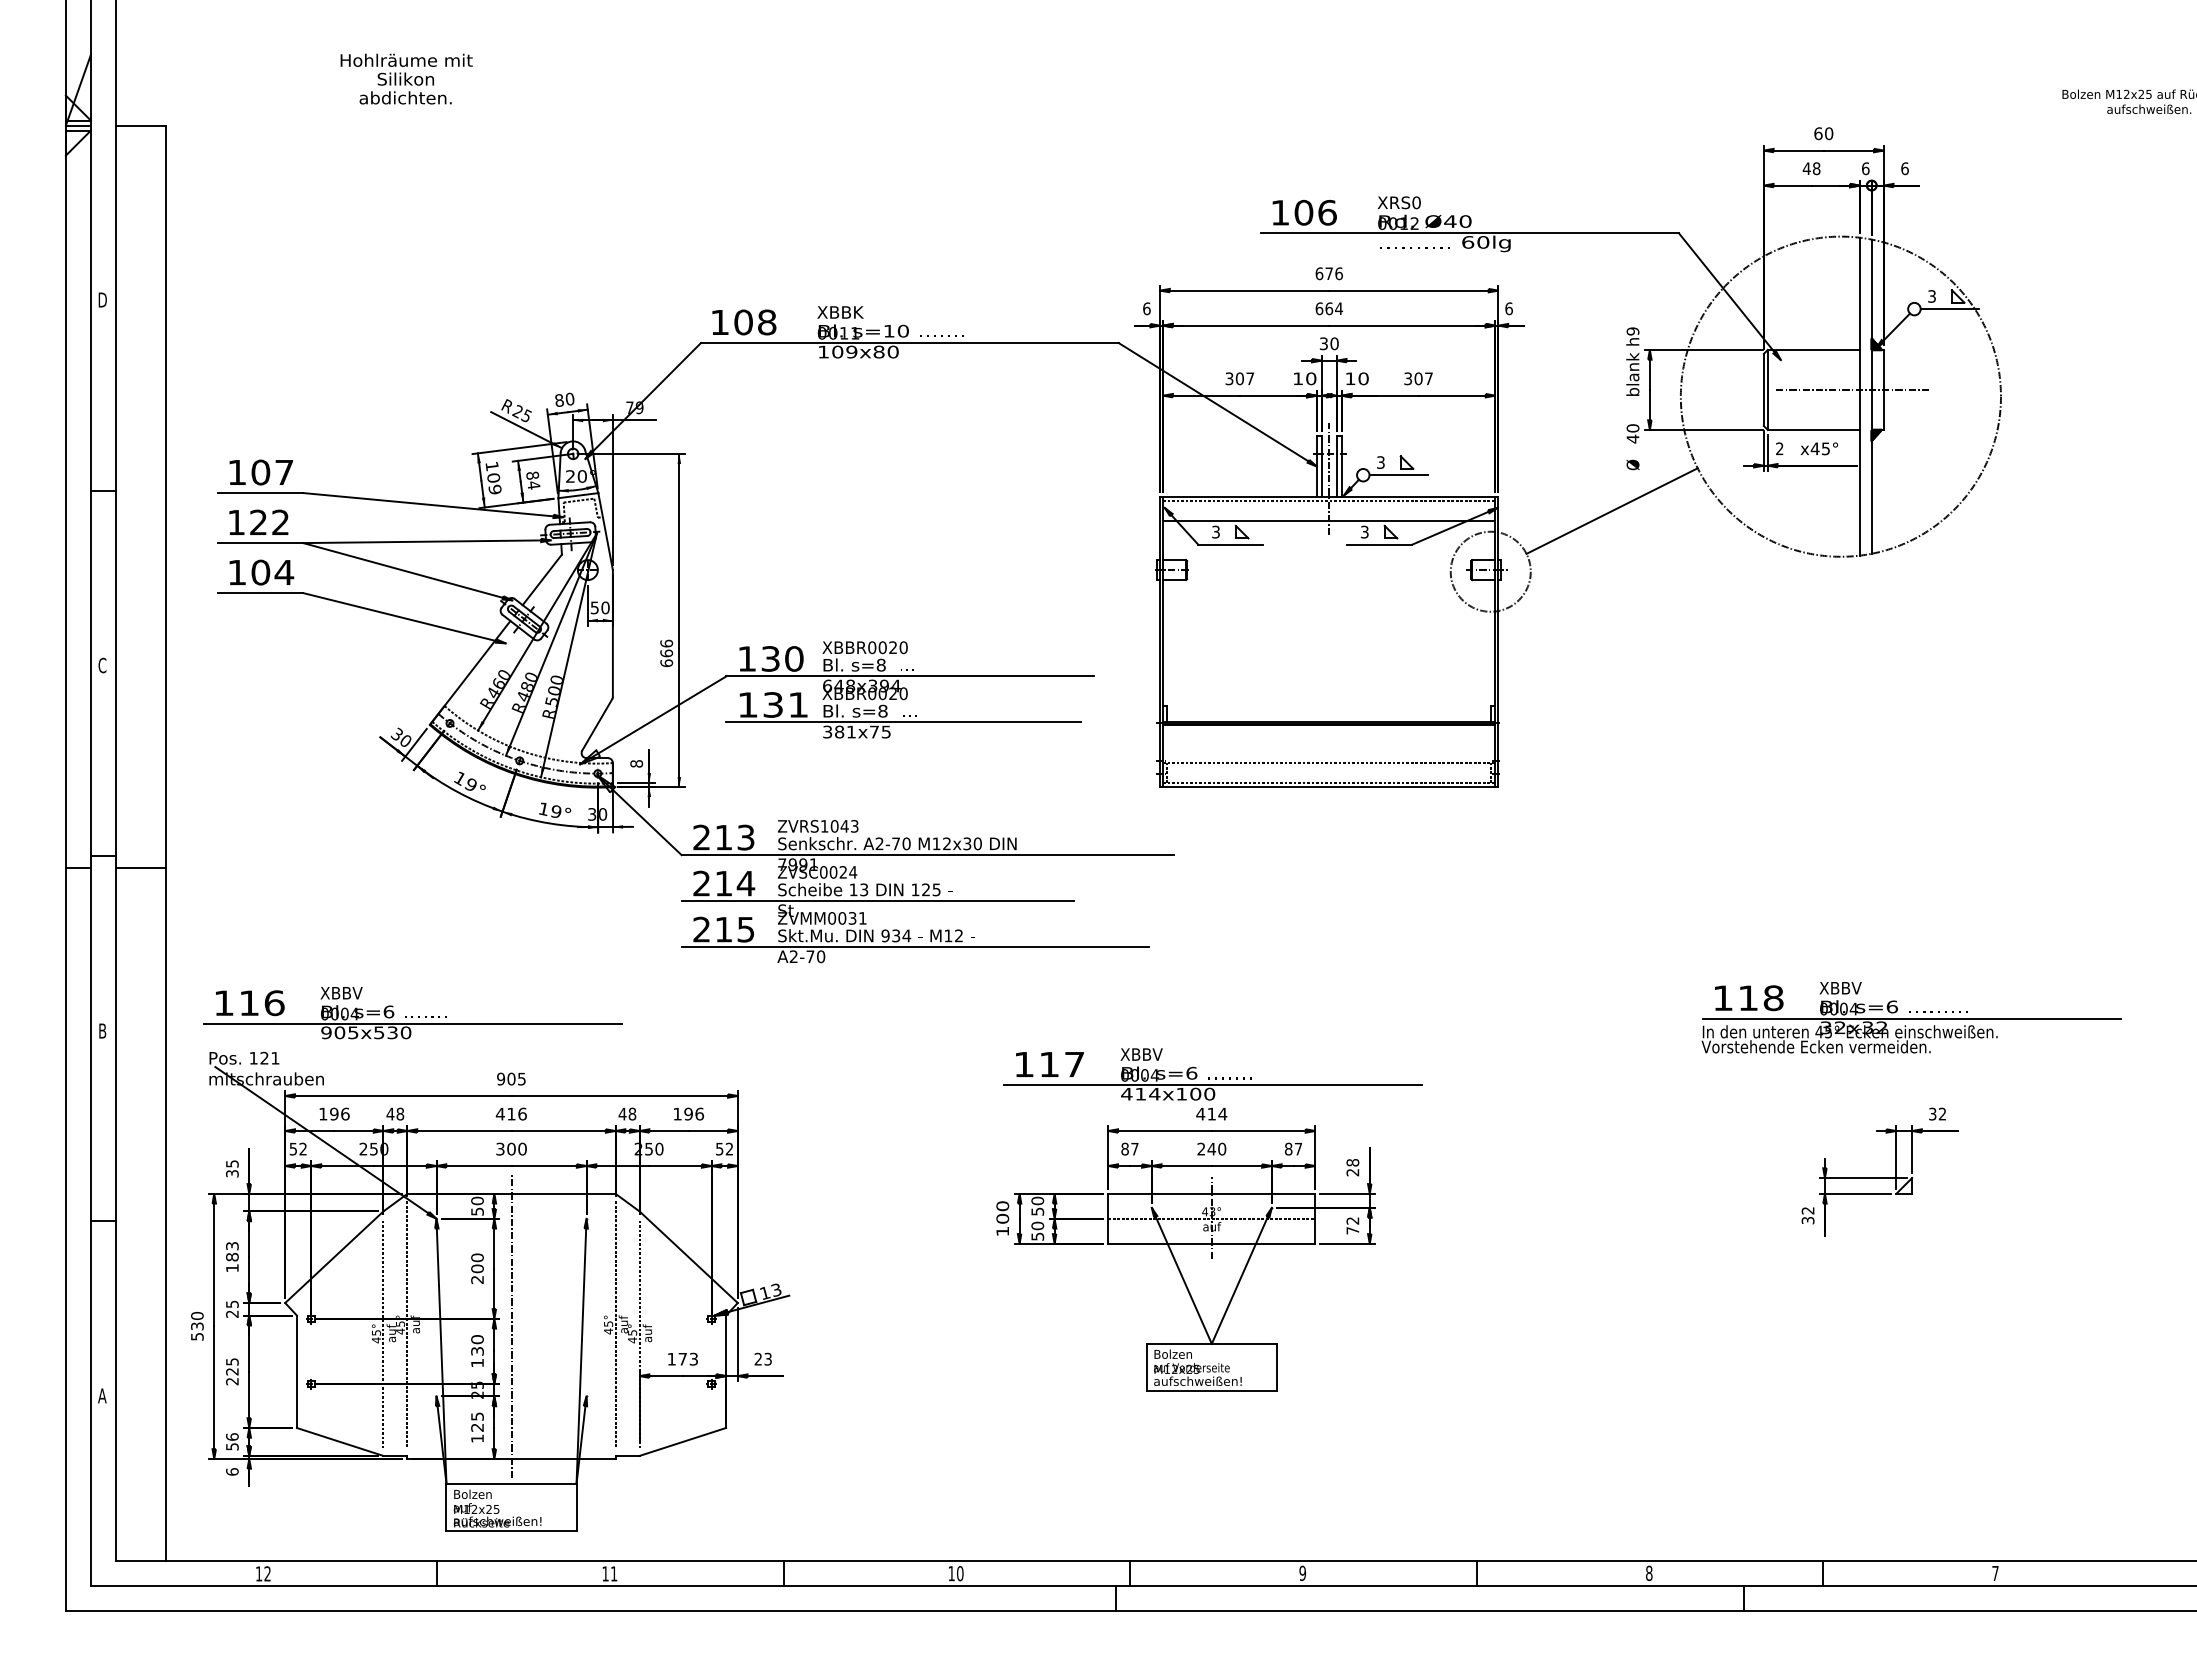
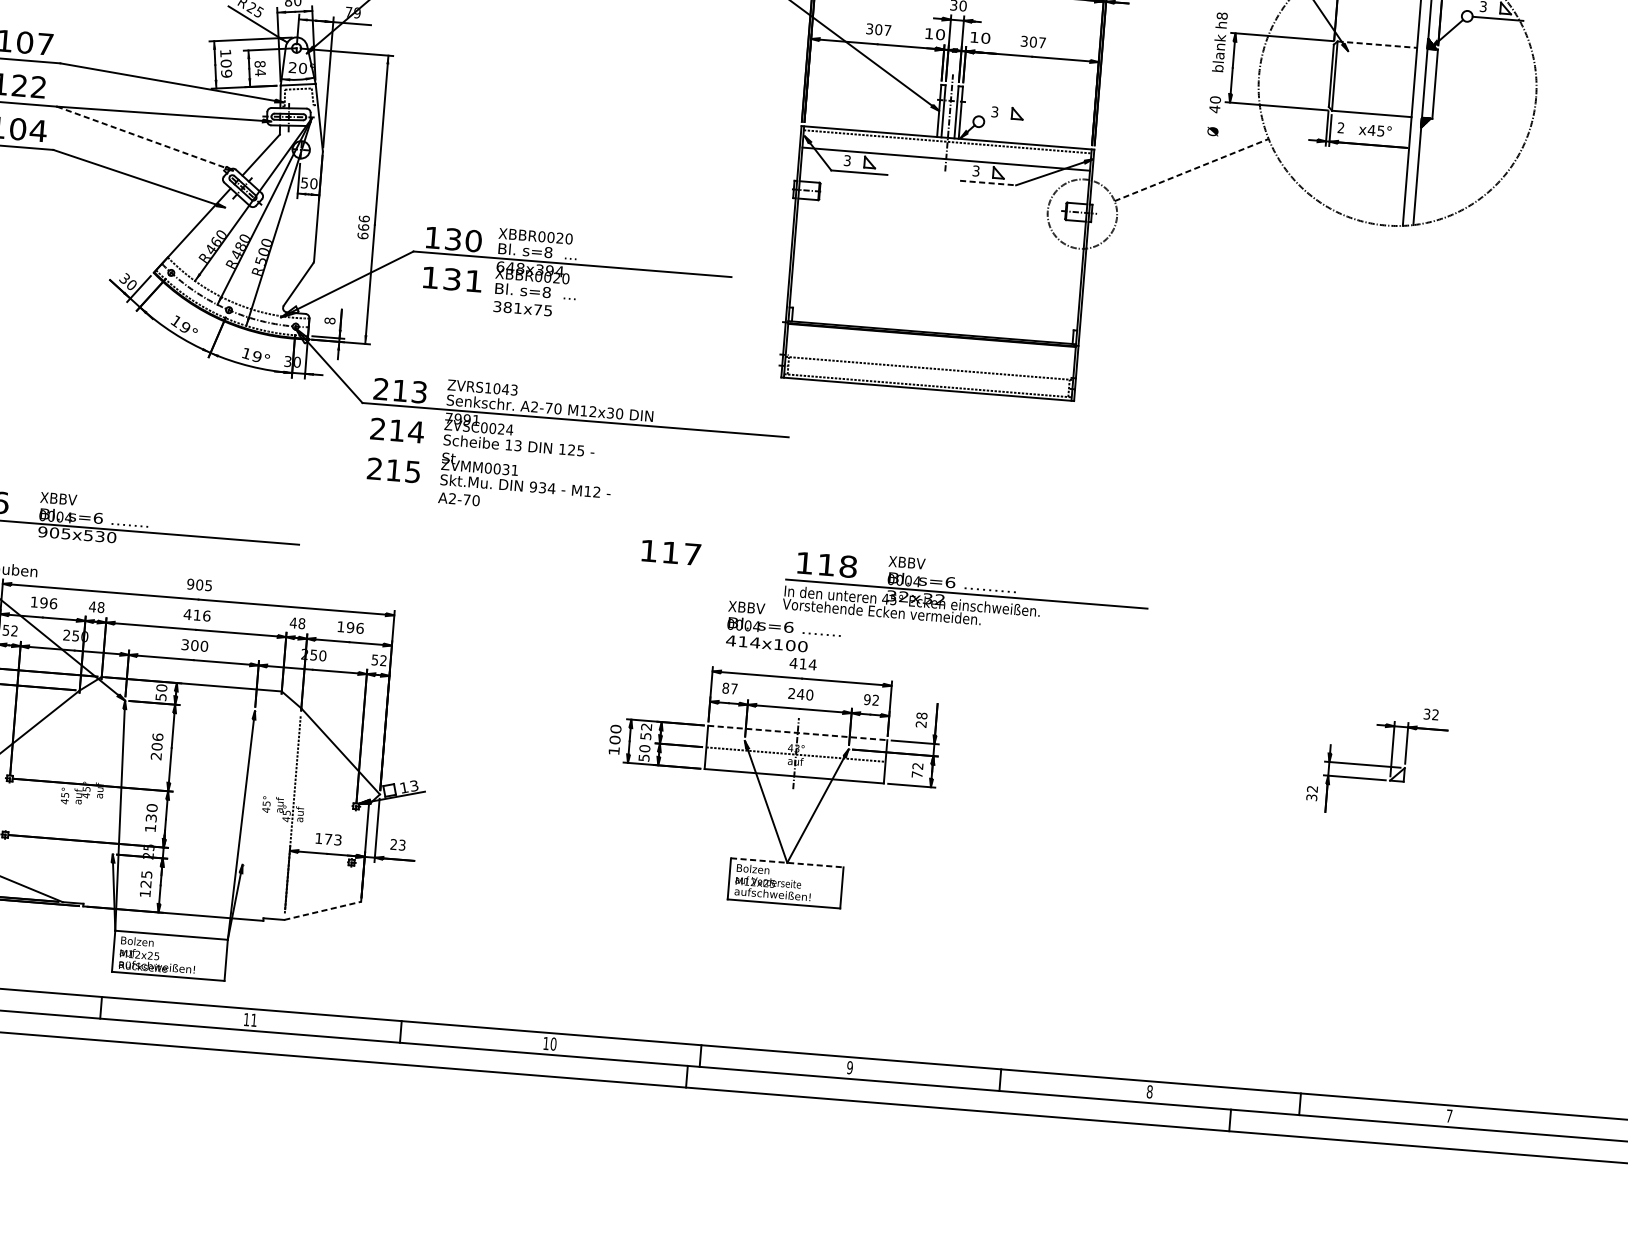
text: (1632, 331) -> (1221, 16), h9 -> h8
line: (1813, 349) -> (1377, 44), solid -> dashed
line: (1852, 389) -> (1408, 81), removed
line: (1398, 475) -> (1009, 124), removed
line: (1612, 511) -> (1191, 170), solid -> dashed
line: (1380, 544) -> (988, 182), solid -> dashed
line: (408, 571) -> (145, 138), solid -> dashed
line: (903, 722) -> (563, 303), removed
line: (877, 901) -> (528, 456), removed
line: (915, 947) -> (558, 499), removed
part: (1911, 1017) -> (966, 592), moved
text: (1049, 1064) -> (670, 552), moved
line: (1212, 1085) -> (805, 639), removed
text: (1293, 1148) -> (871, 699), 87 -> 92
line: (1211, 1193) -> (797, 732), solid -> dashed
text: (1037, 1200) -> (646, 726), 50 -> 52
text: (477, 1257) -> (157, 736), 200 -> 206
line: (407, 1324) -> (92, 790), removed
line: (615, 1324) -> (272, 804), removed
line: (511, 1325) -> (182, 798), removed
line: (383, 1333) -> (71, 796), removed
line: (1212, 1343) -> (787, 862), solid -> dashed
line: (683, 1441) -> (323, 910), solid -> dashed

